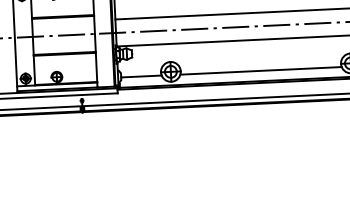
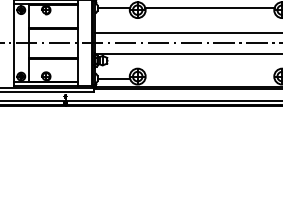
line: (260, 71) -> (209, 79), removed

